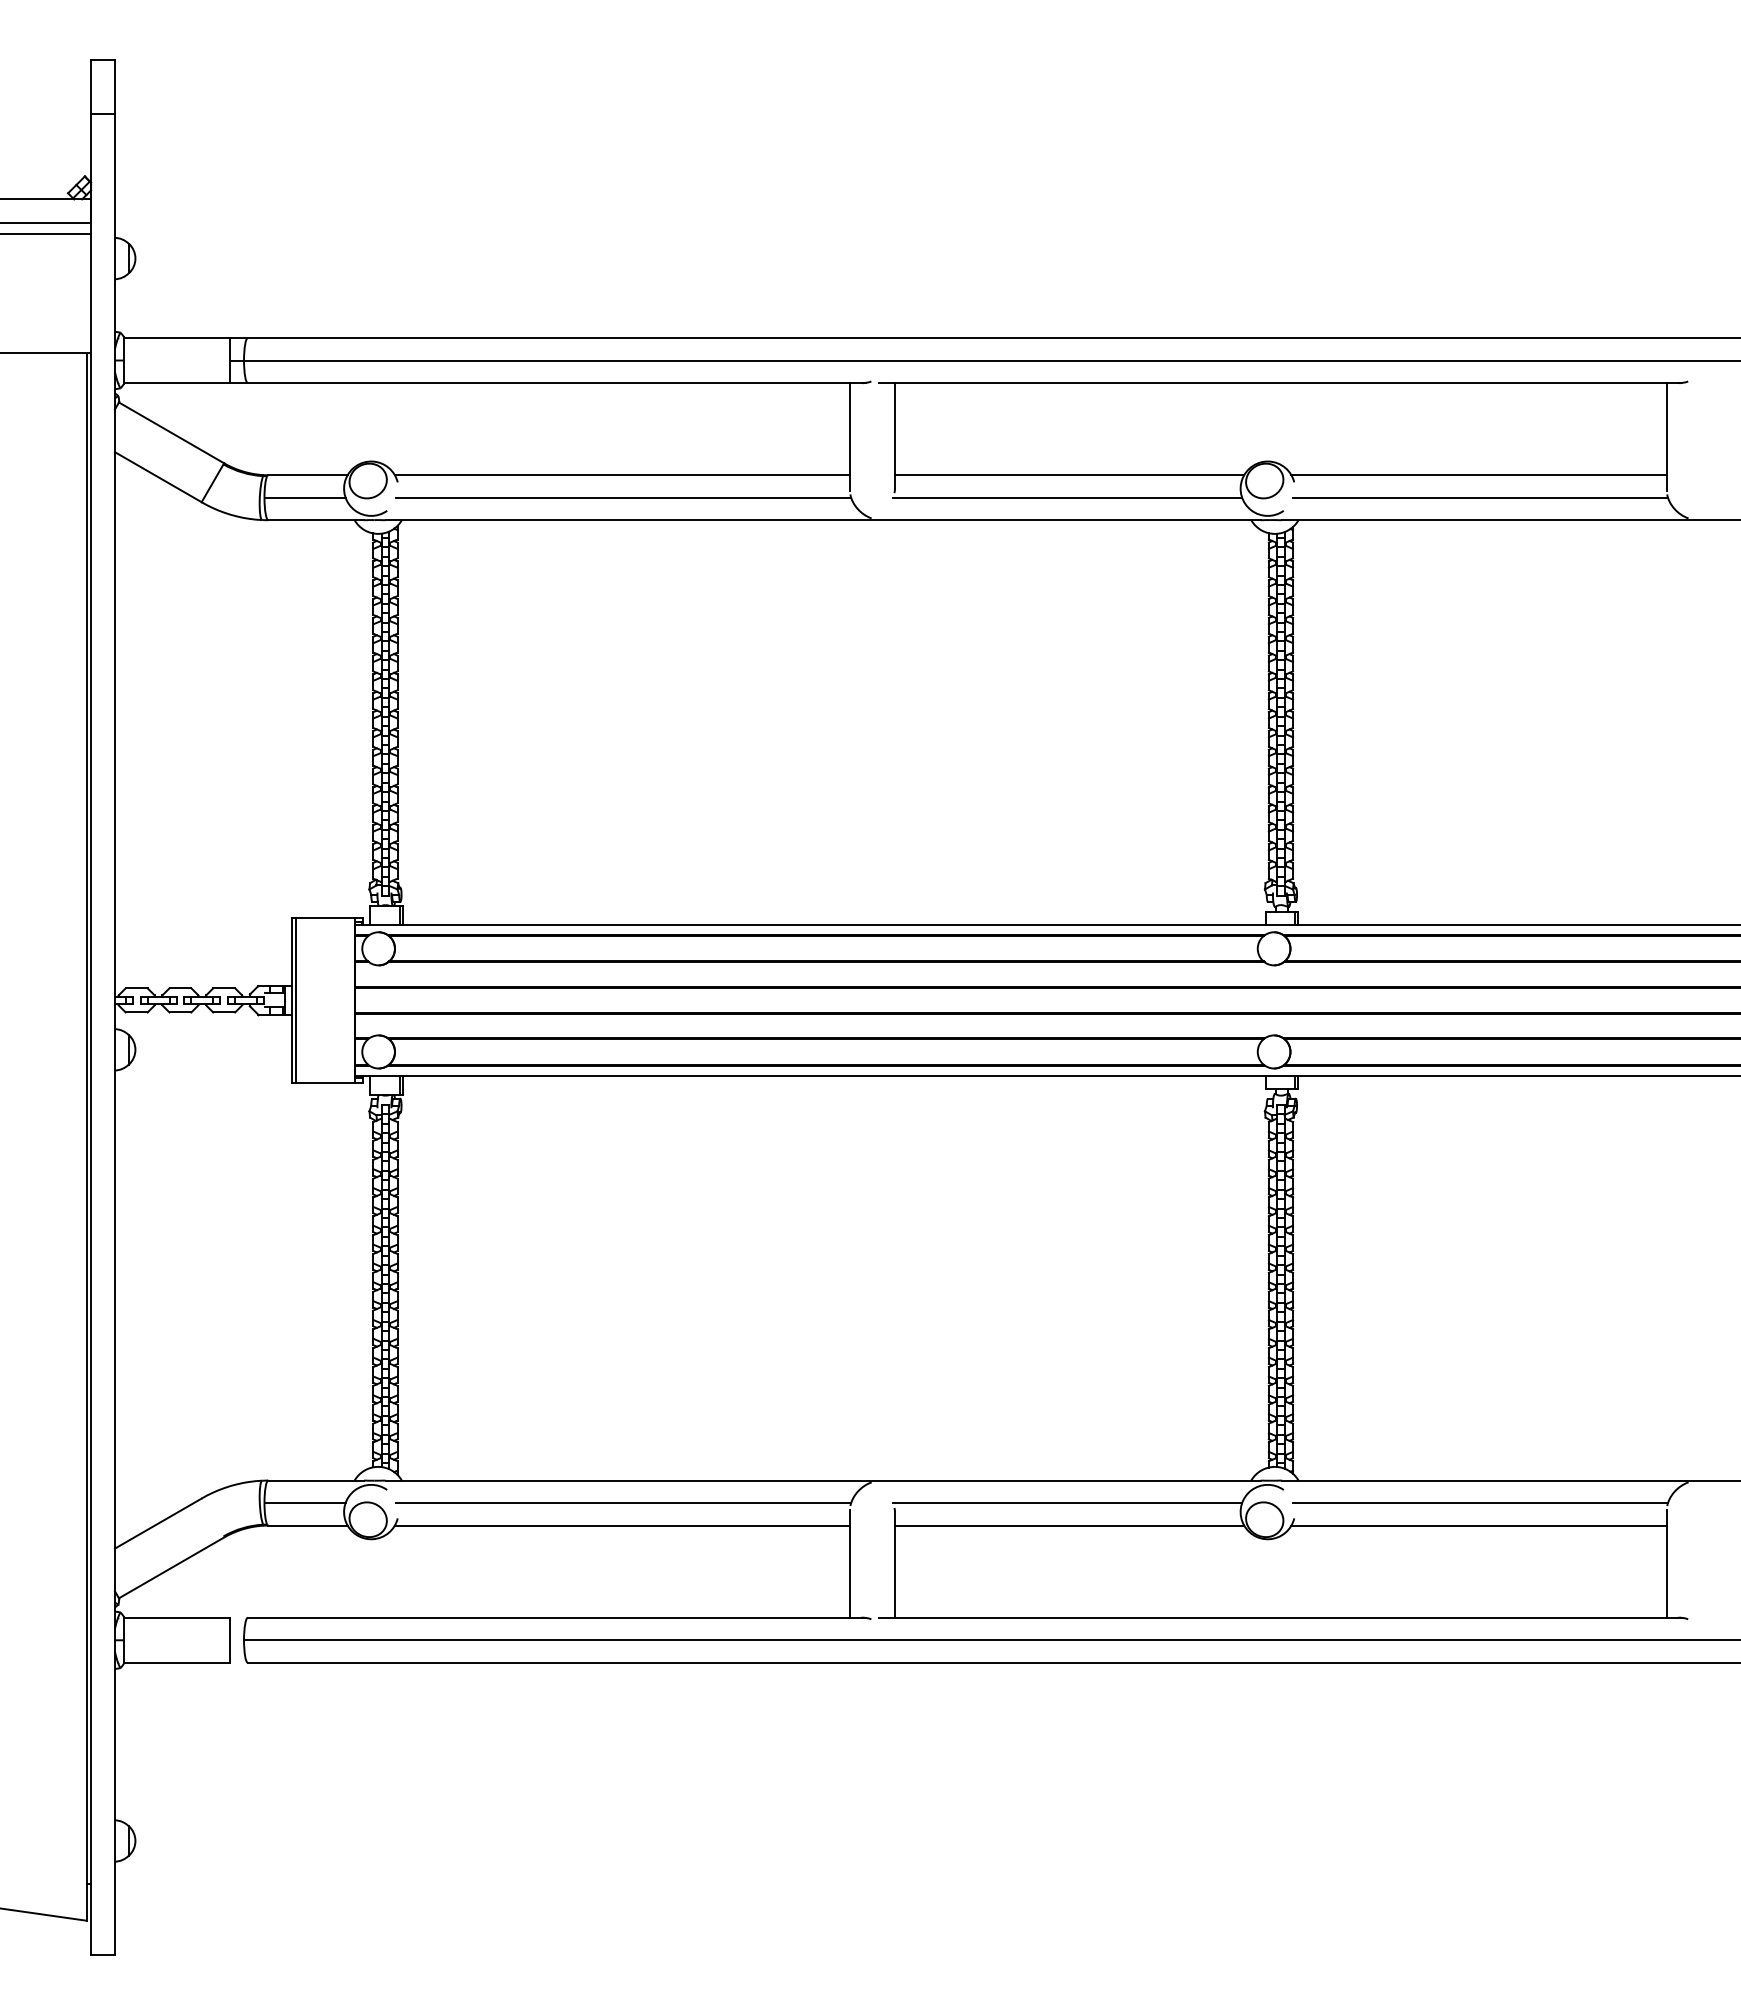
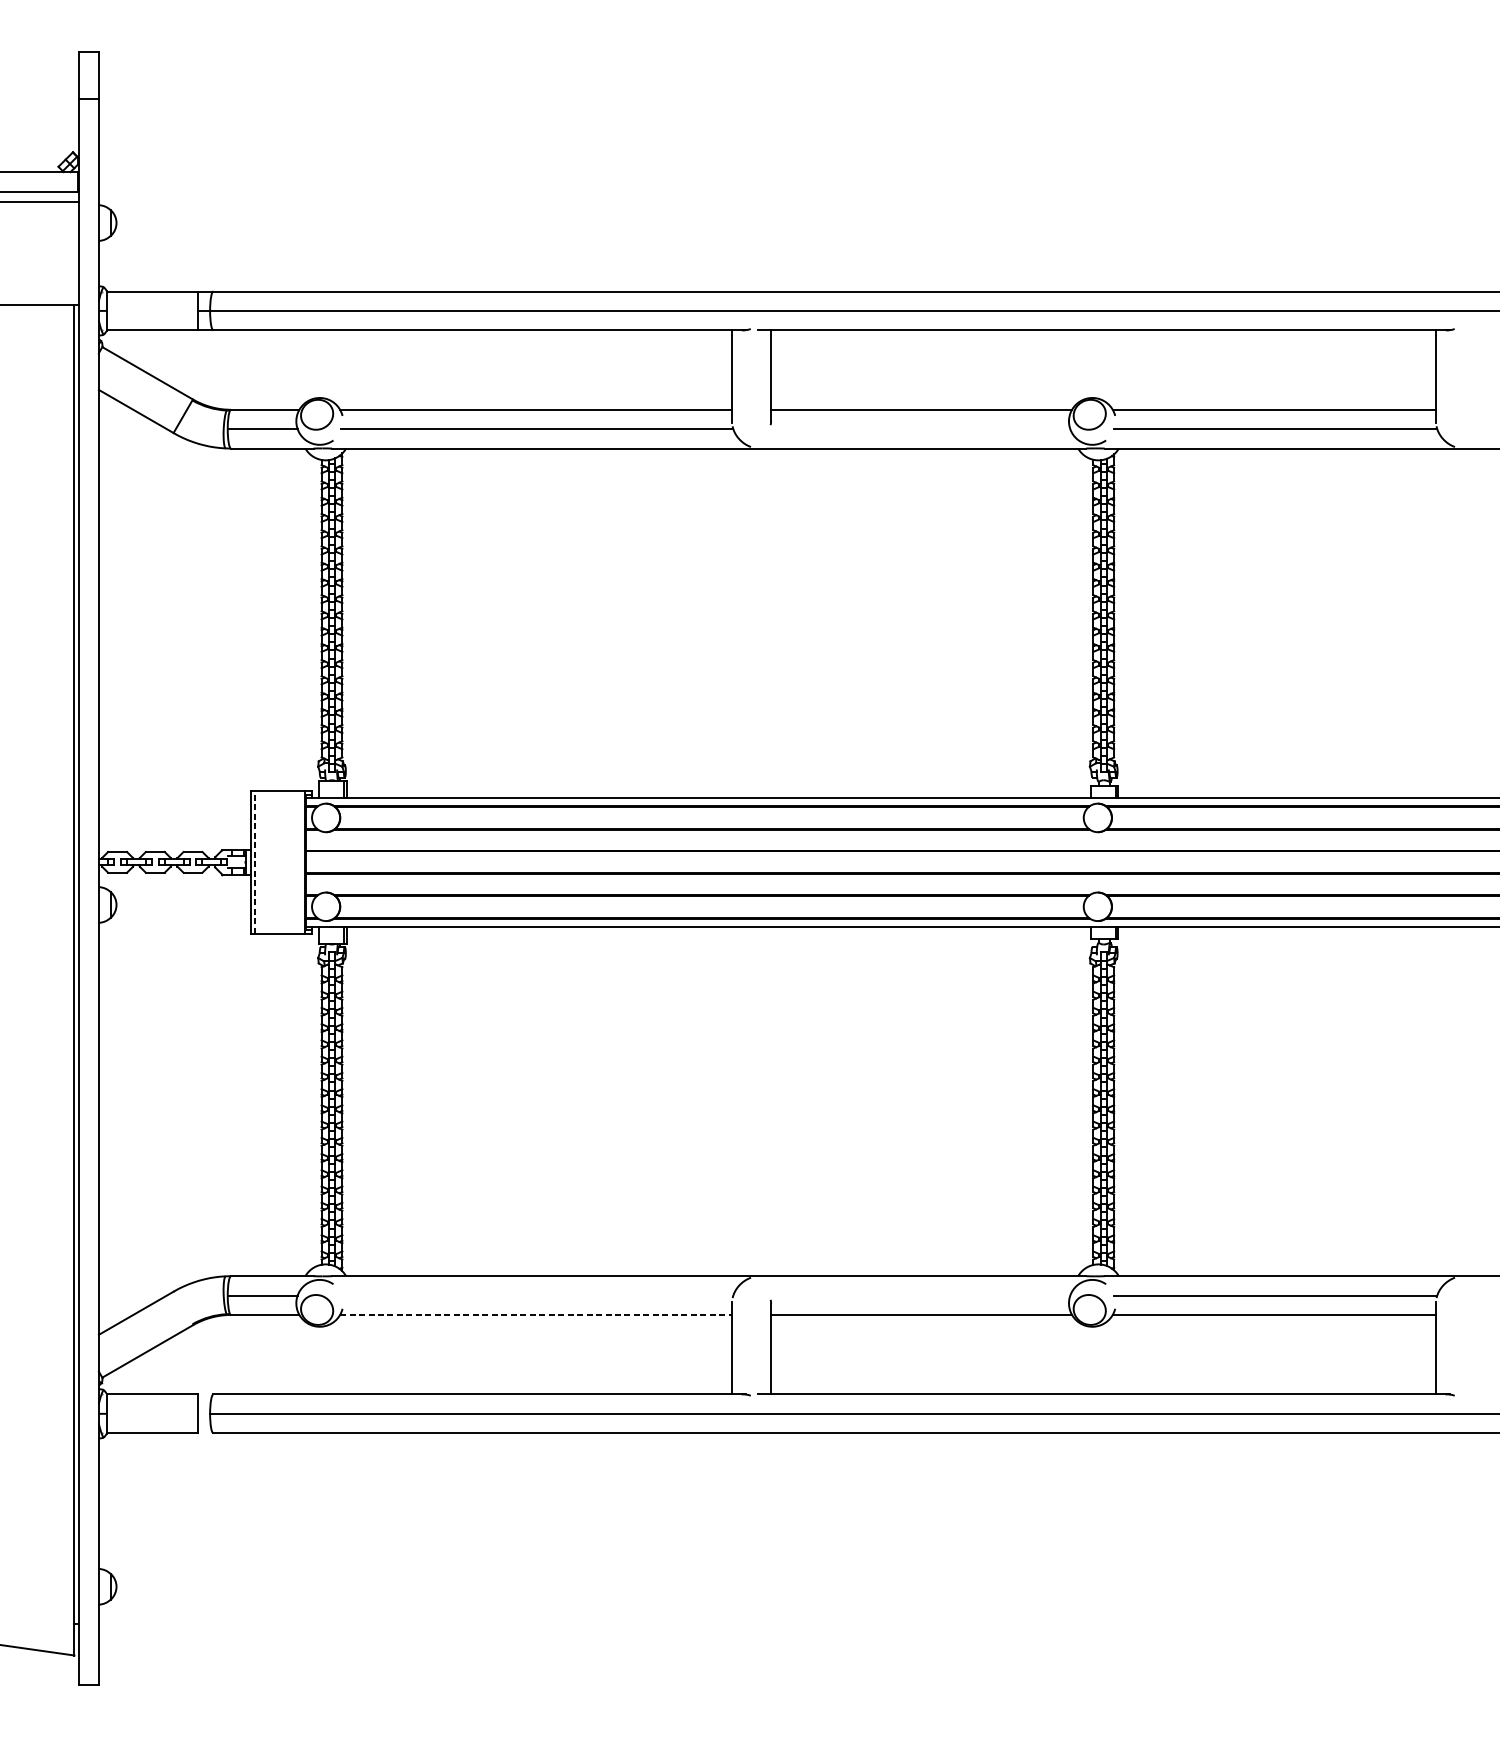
line: (1067, 497) -> (919, 428), removed
line: (296, 1000) -> (255, 862), solid -> dashed
line: (623, 1503) -> (537, 1295), removed
line: (1067, 1503) -> (919, 1295), removed
line: (622, 1525) -> (536, 1314), solid -> dashed

